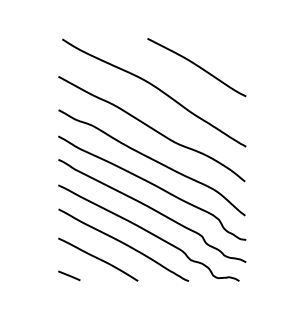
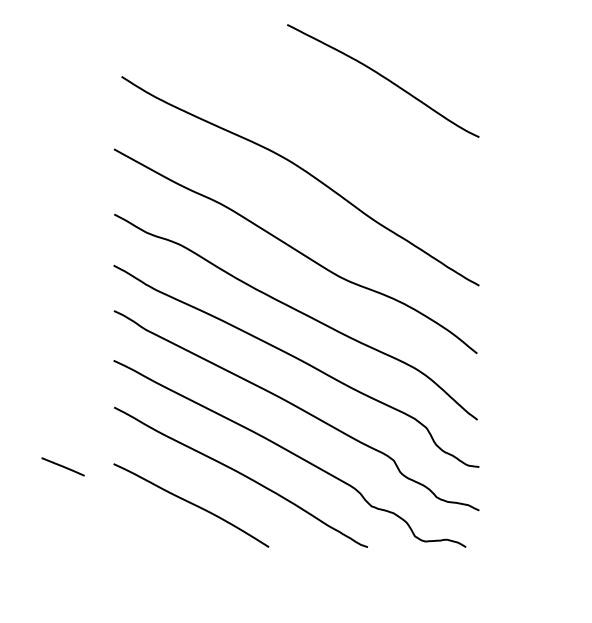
curve: (196, 66) -> (382, 78), moved
line: (69, 275) -> (63, 466), moved

